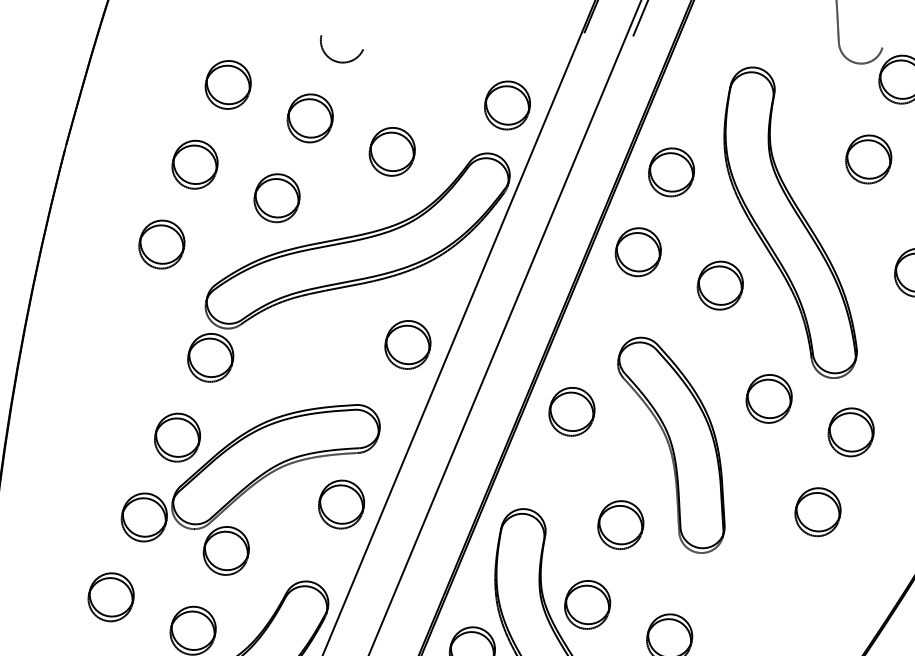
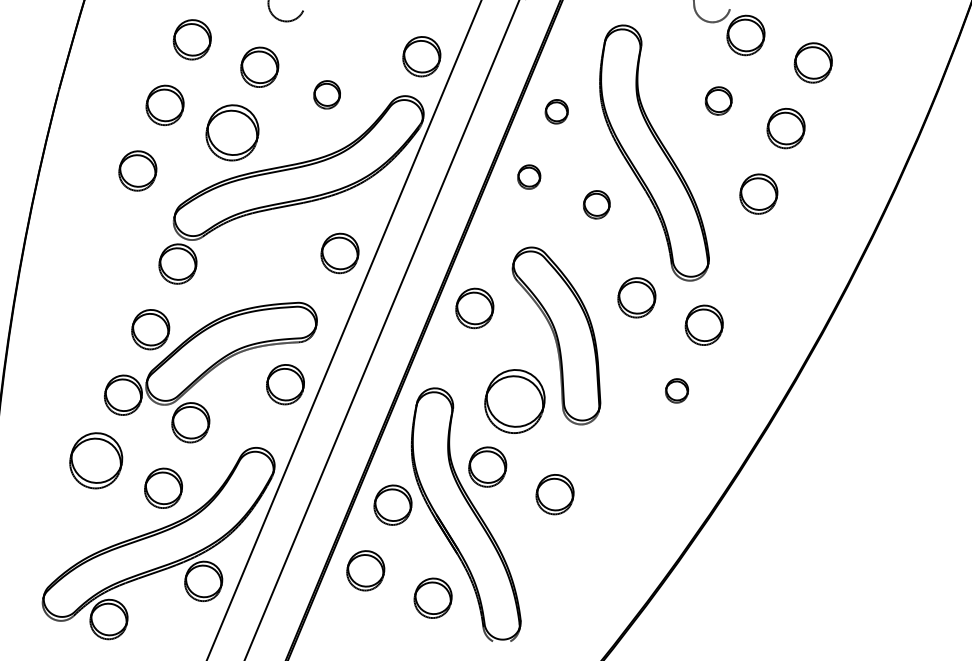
part: (391, 151) -> (326, 94), size x0.7
part: (868, 158) -> (718, 100), size x0.7
part: (671, 172) -> (556, 111), size x0.6
part: (277, 197) -> (232, 132), size x1.4
part: (637, 251) -> (528, 176), size x0.6
part: (720, 285) -> (596, 204), size x0.7
part: (817, 511) -> (676, 390), size x0.6
part: (620, 525) -> (514, 401), size x1.6
part: (110, 596) -> (95, 460), size x1.4

